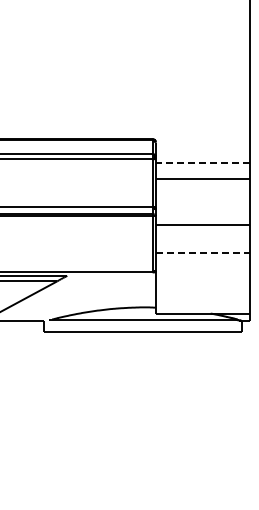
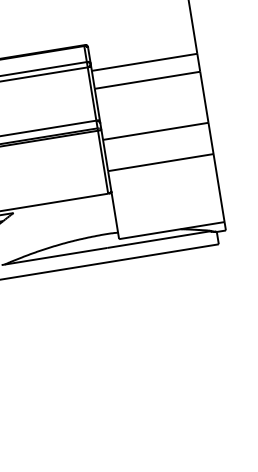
line: (202, 162) -> (144, 61), dashed -> solid
line: (203, 252) -> (161, 162), dashed -> solid

